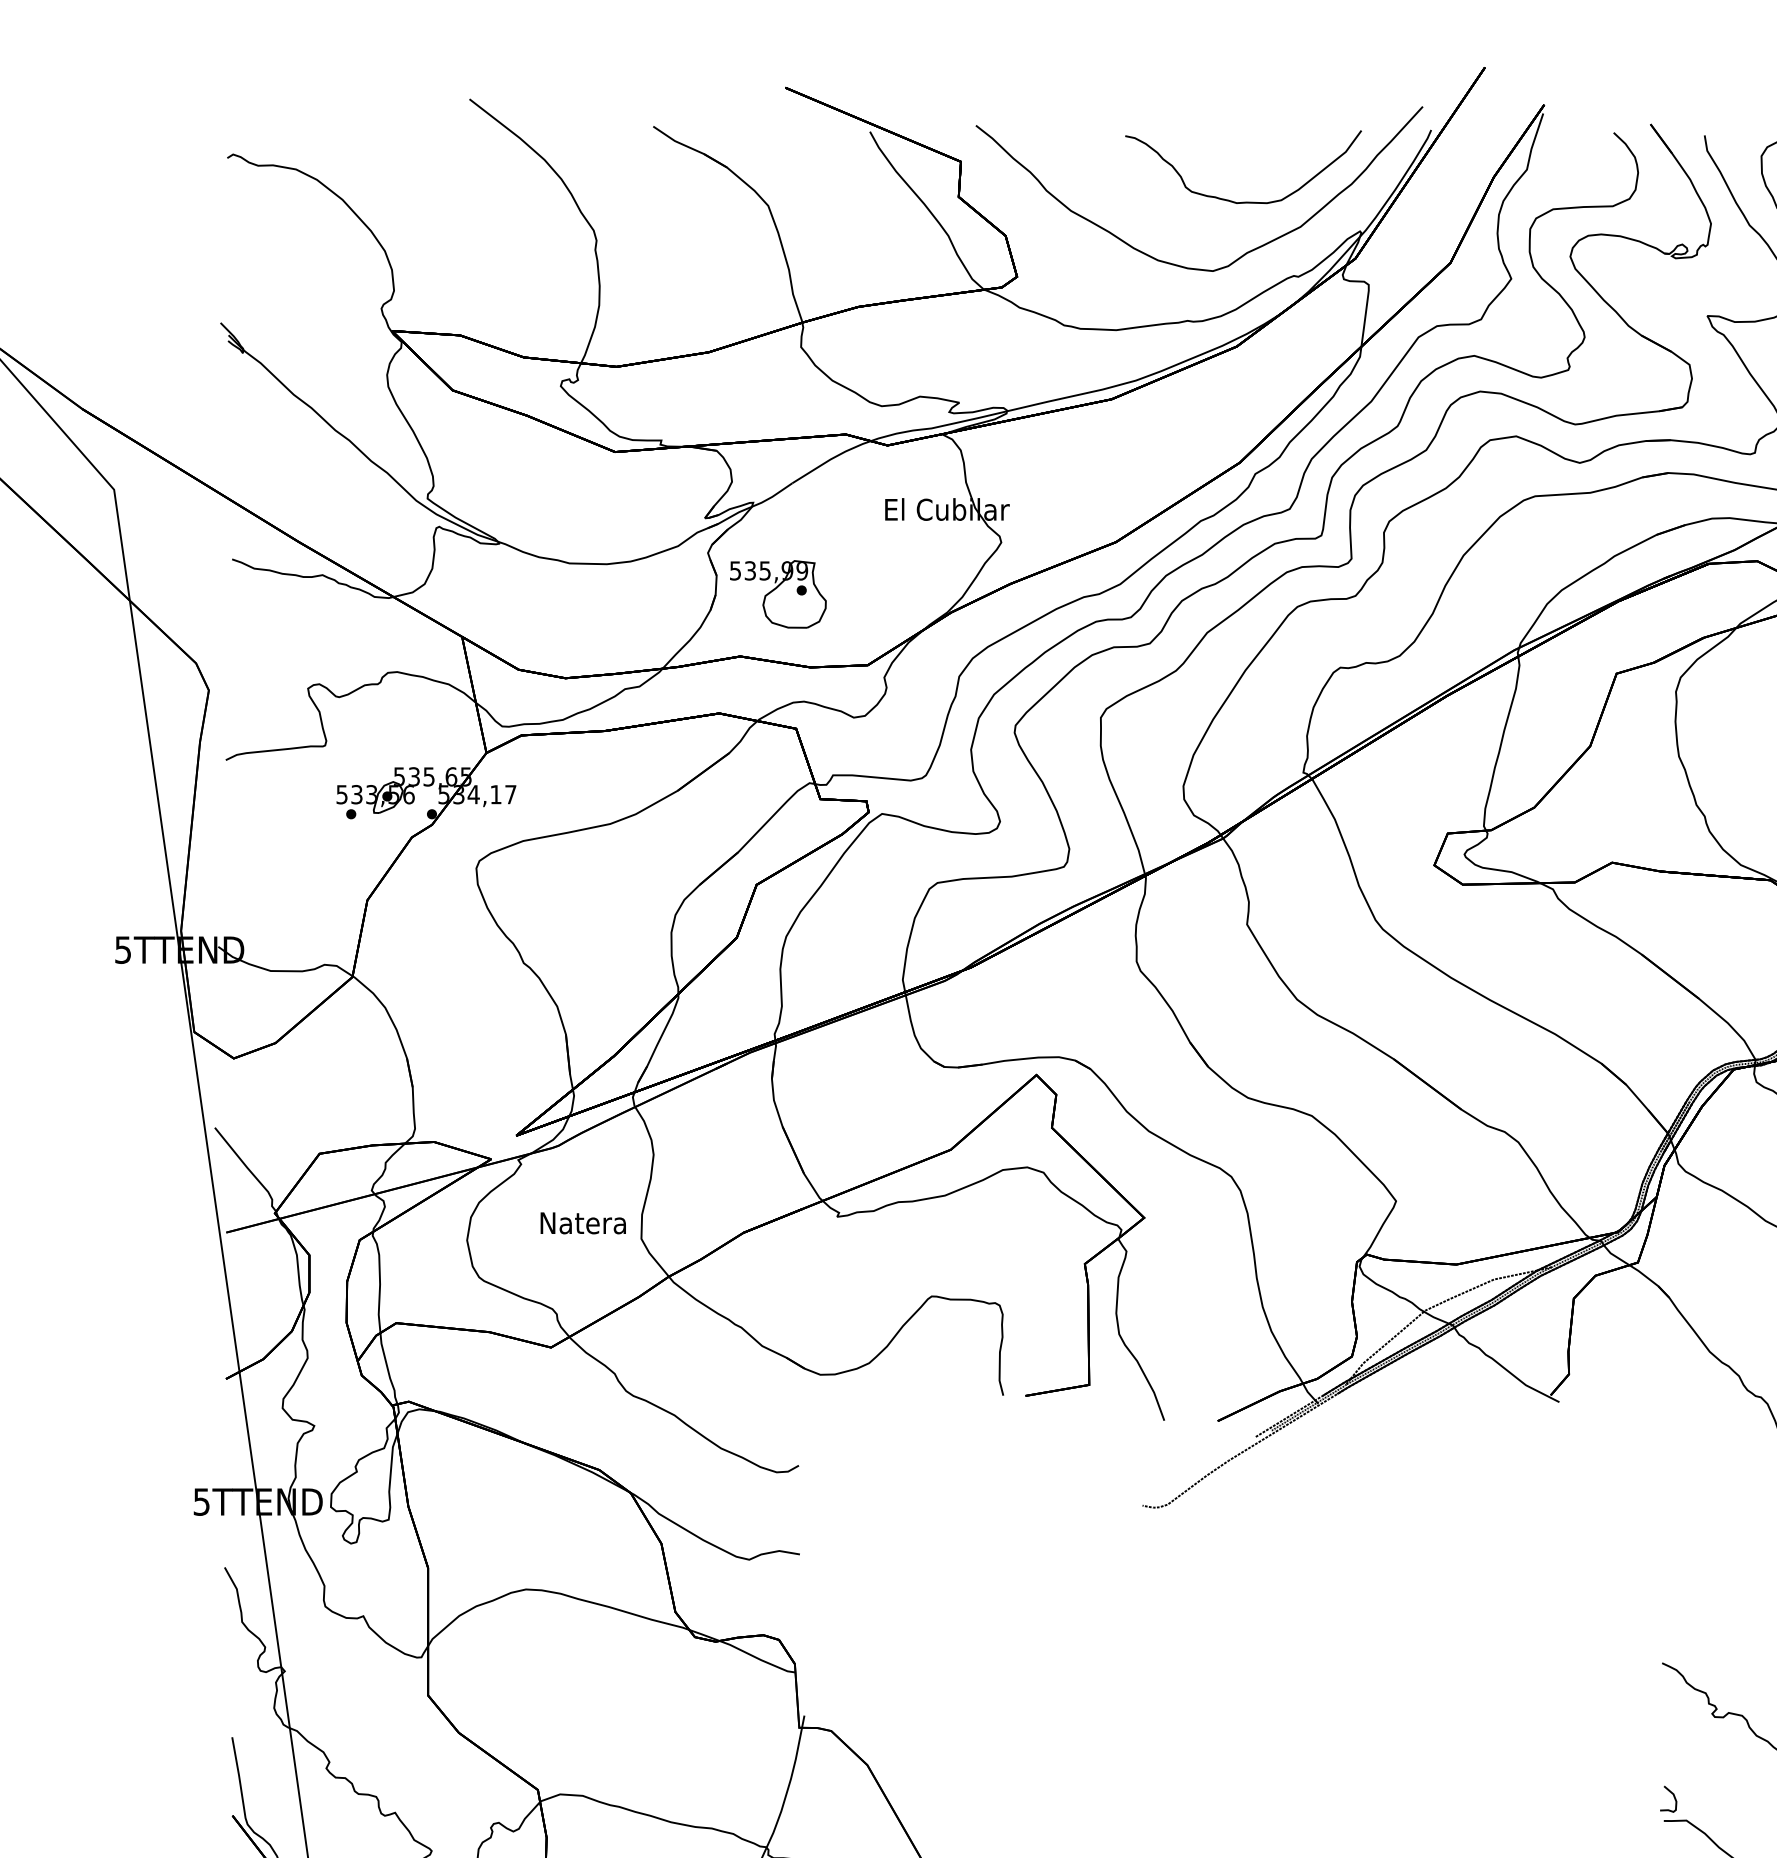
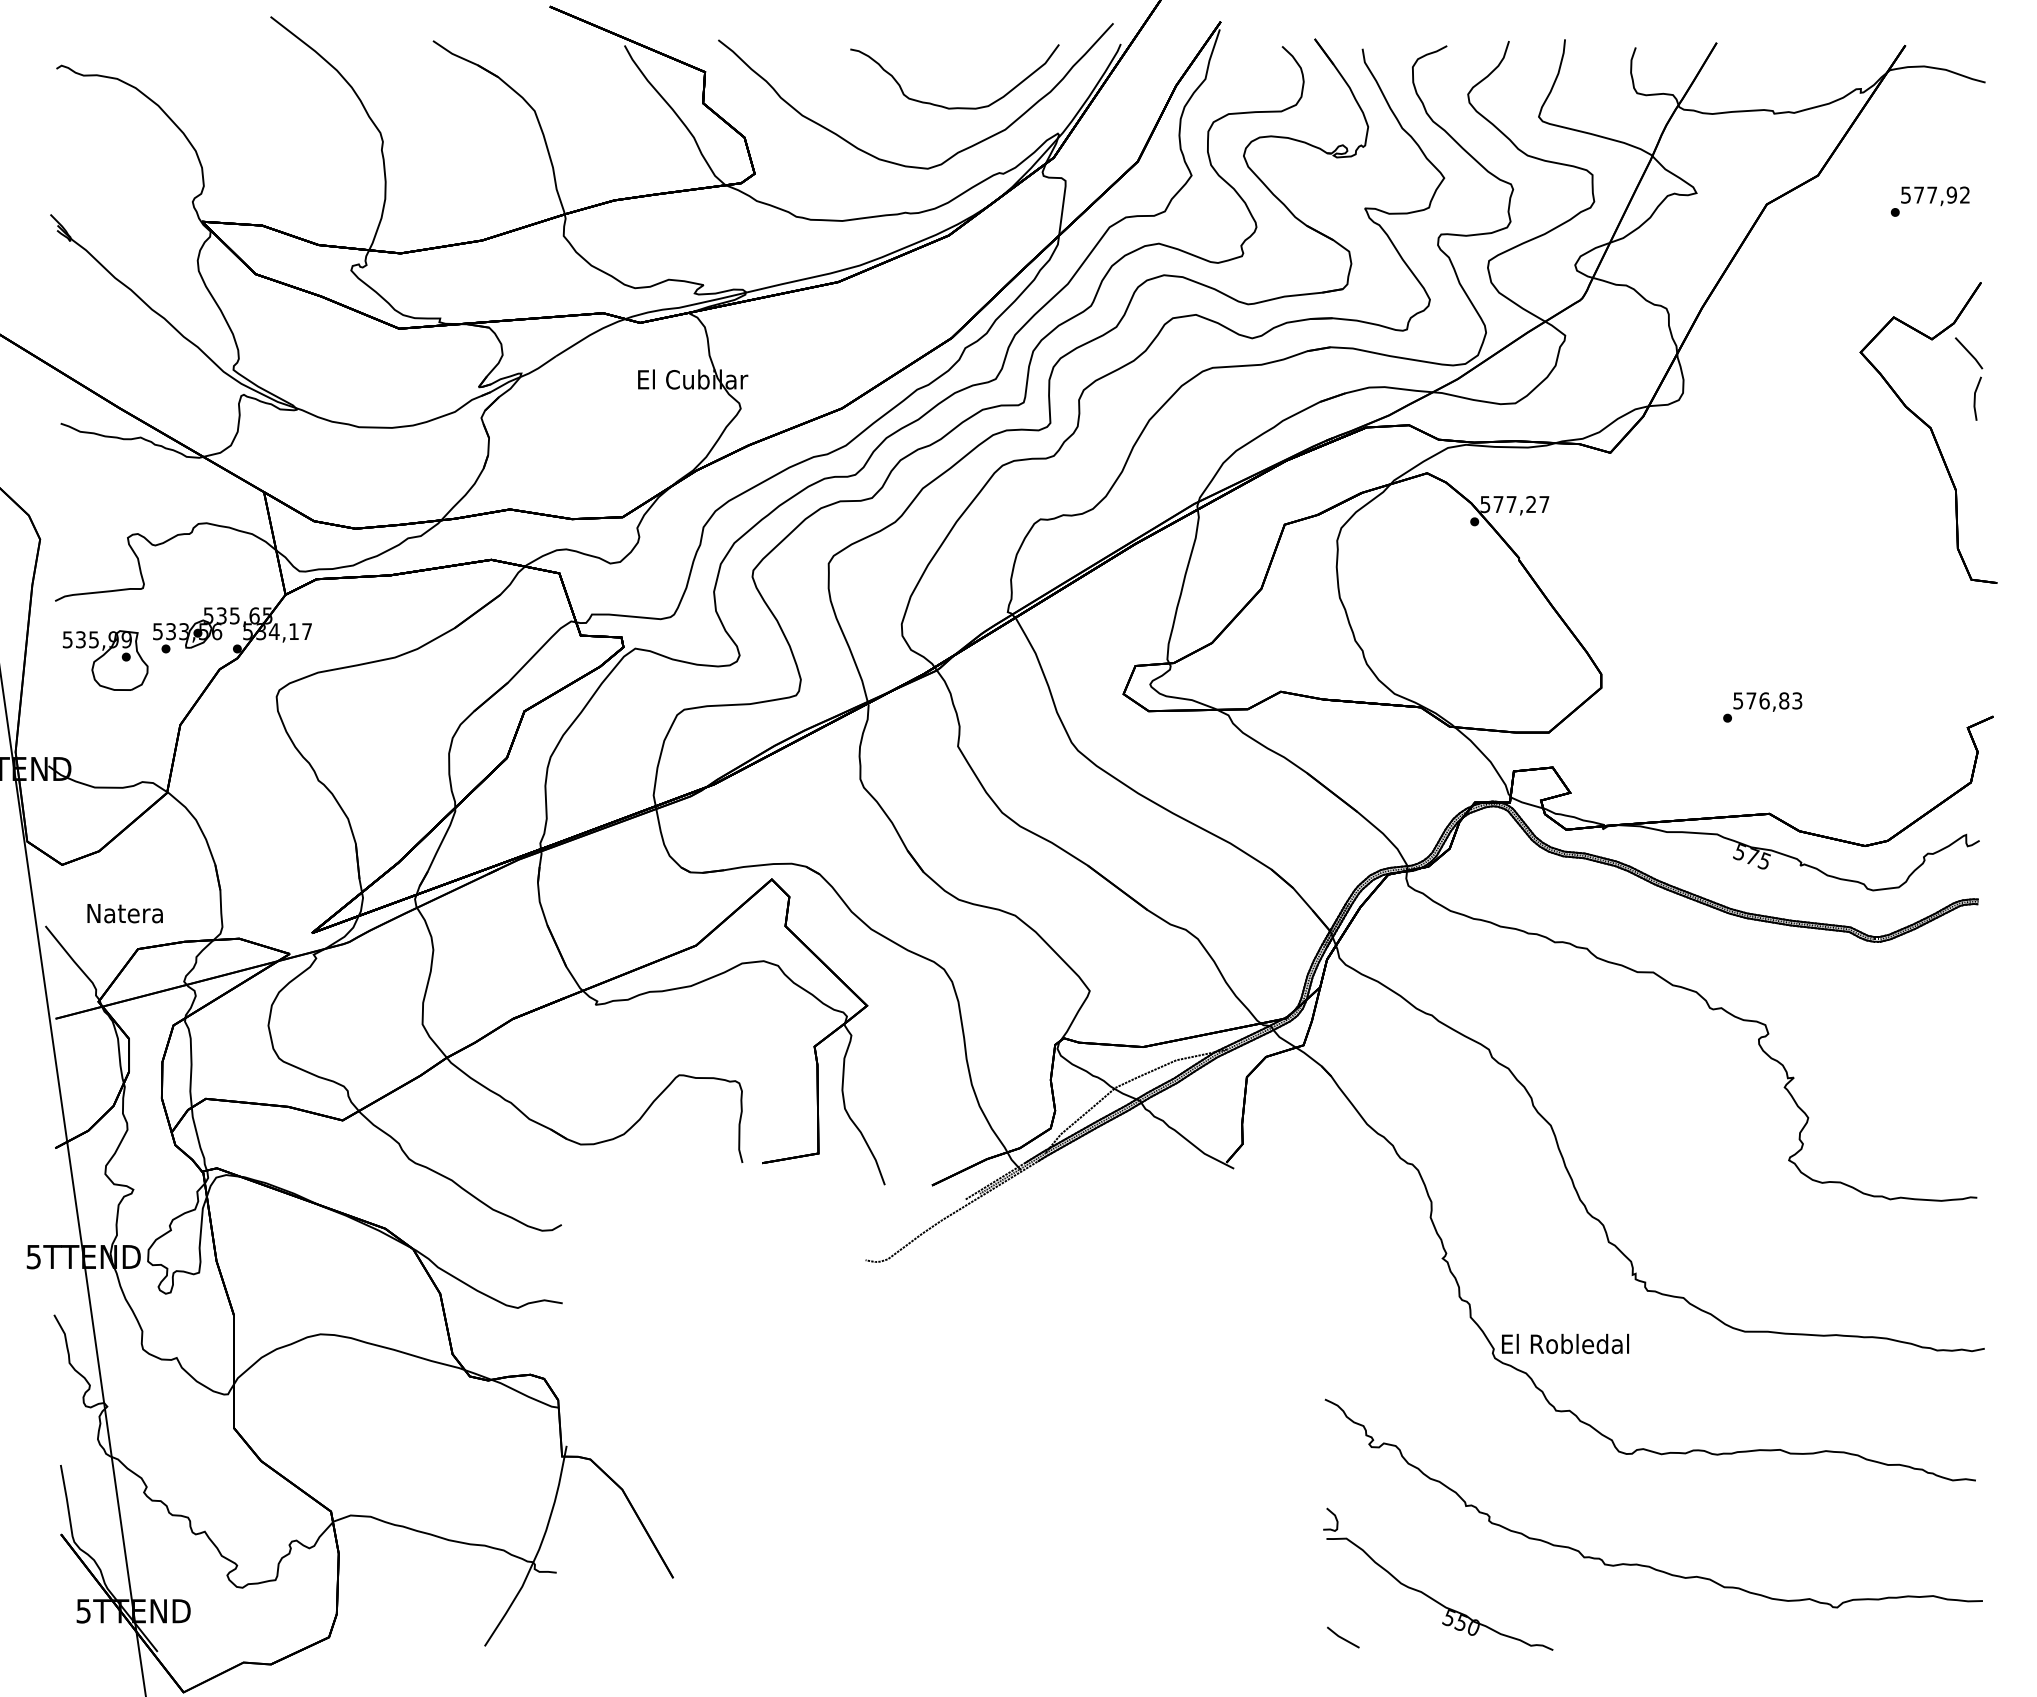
part: (778, 594) -> (105, 660), moved
text: (582, 1223) -> (124, 913), moved

